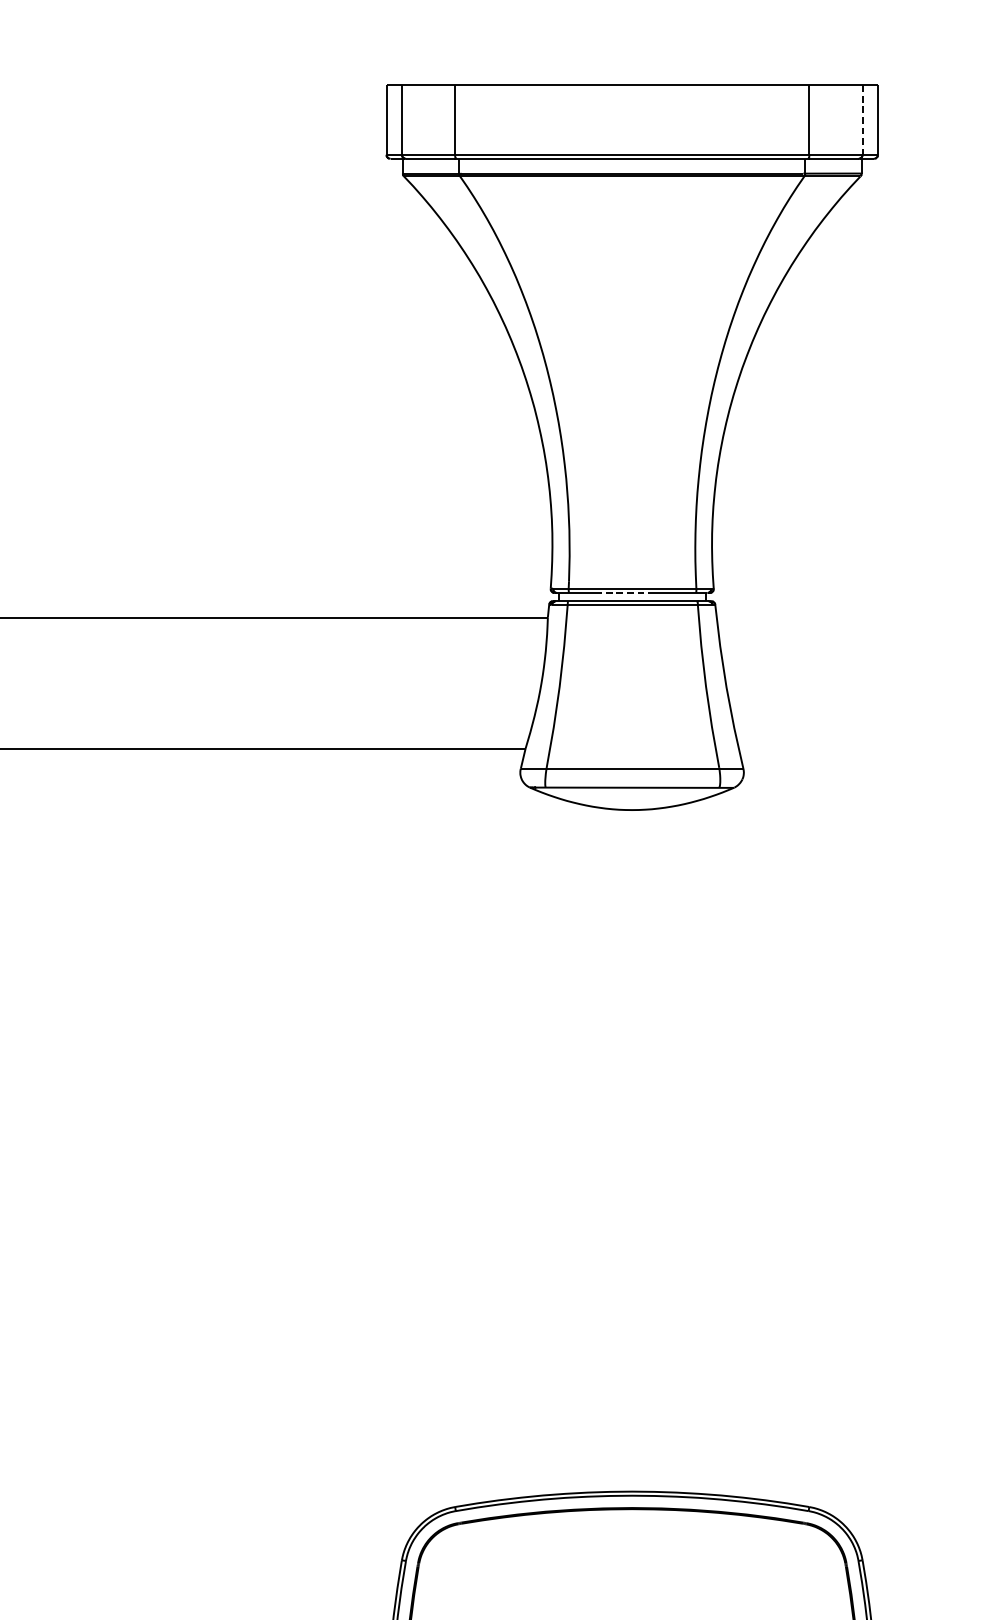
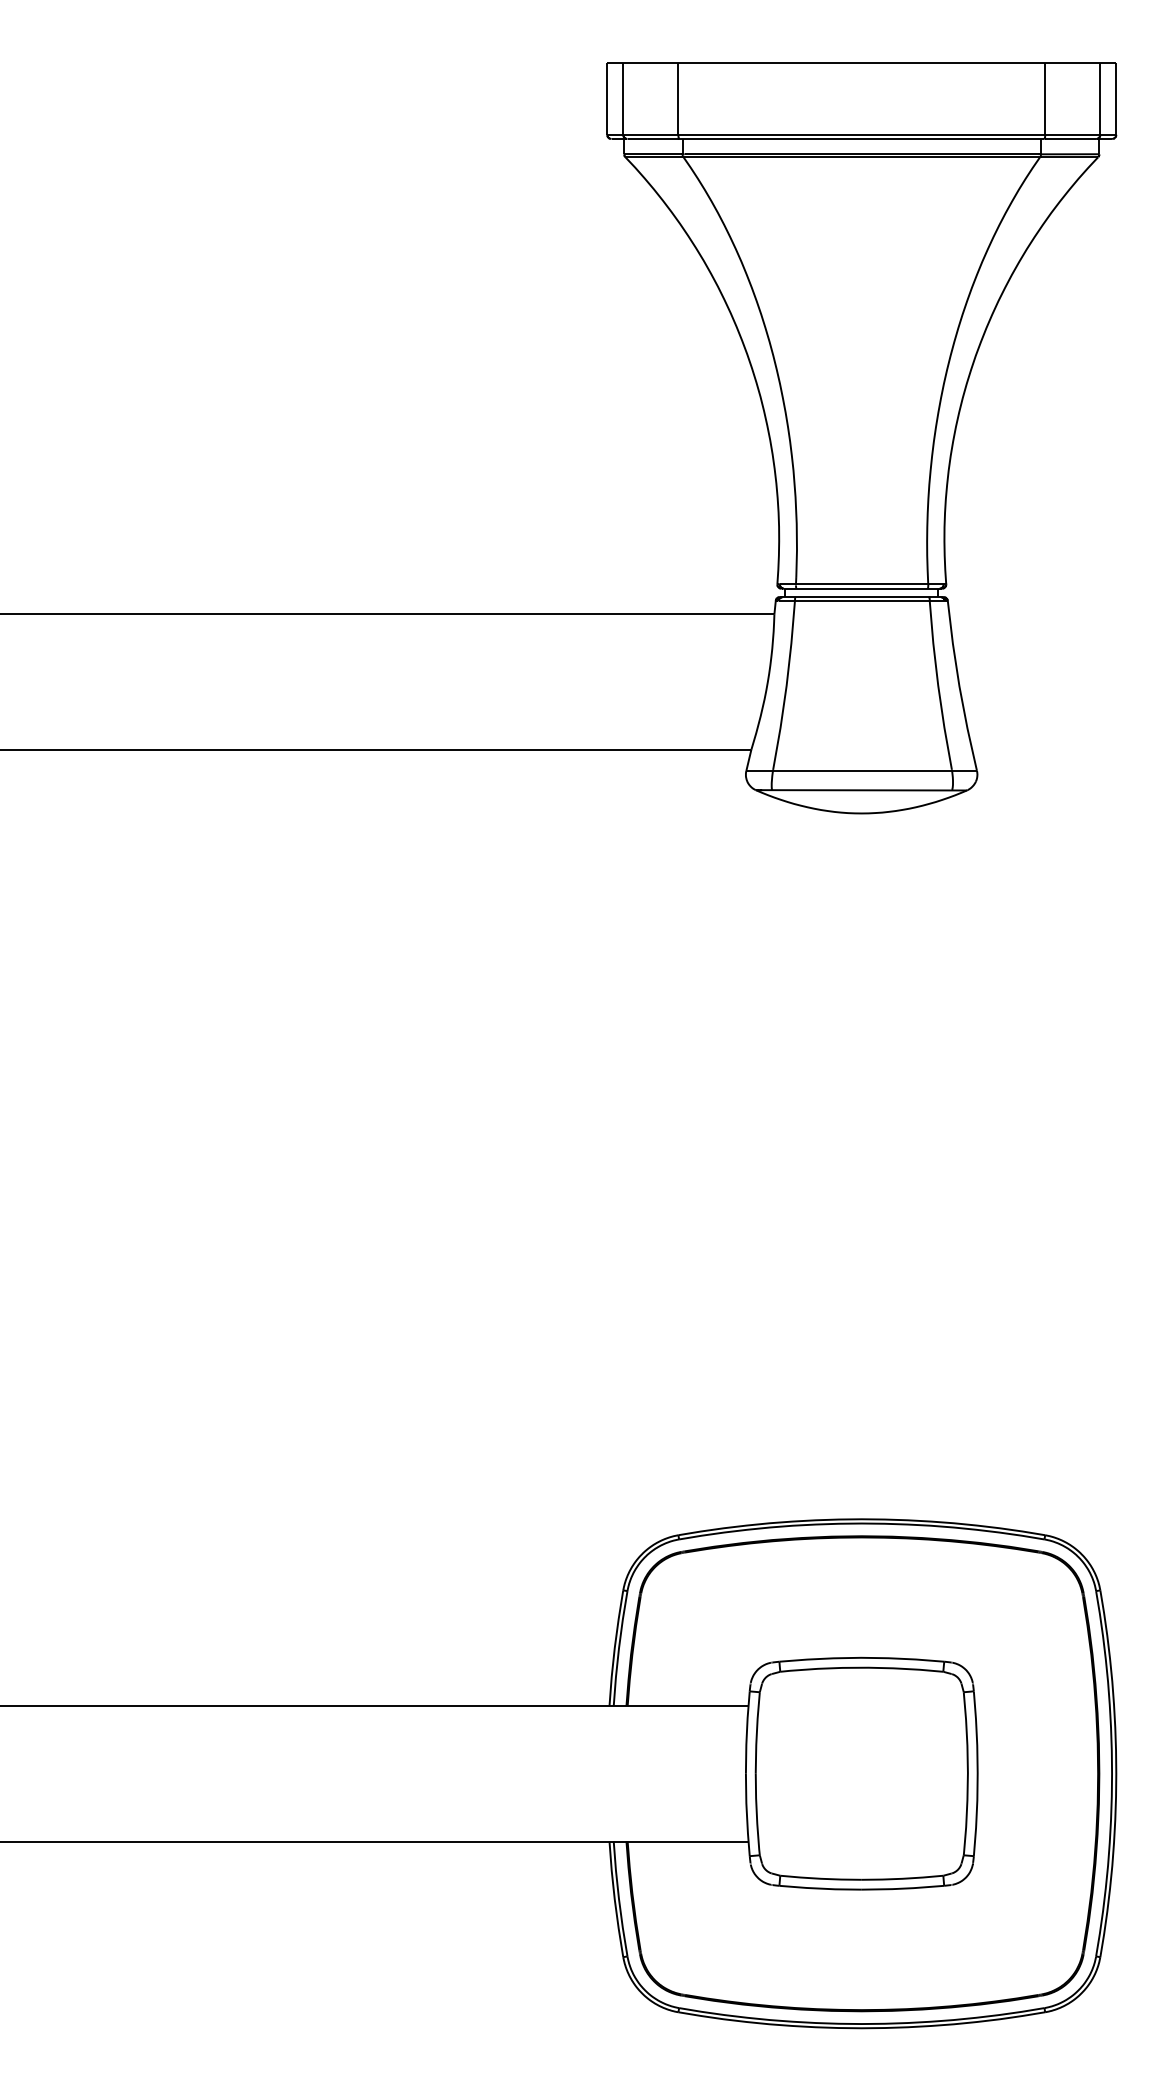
line: (862, 120) -> (1100, 99), dashed -> solid
line: (624, 592) -> (853, 588), dashed -> solid

